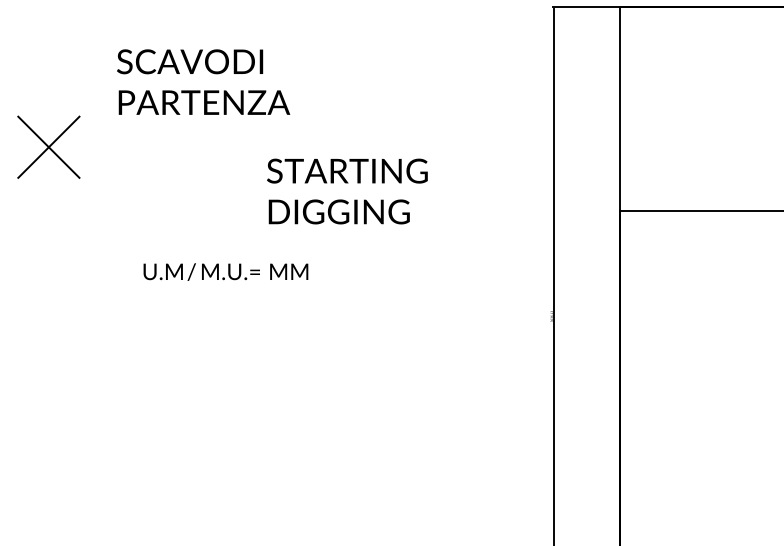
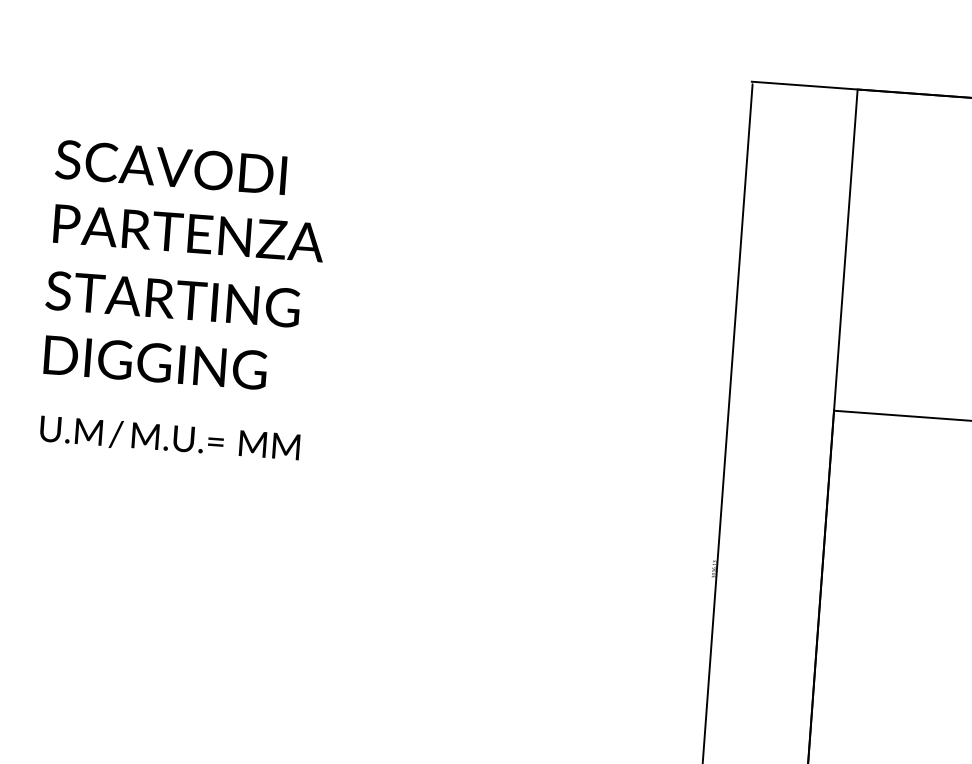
text: (203, 81) -> (190, 199), moved
text: (347, 191) -> (170, 331), moved
text: (225, 271) -> (169, 437), moved

